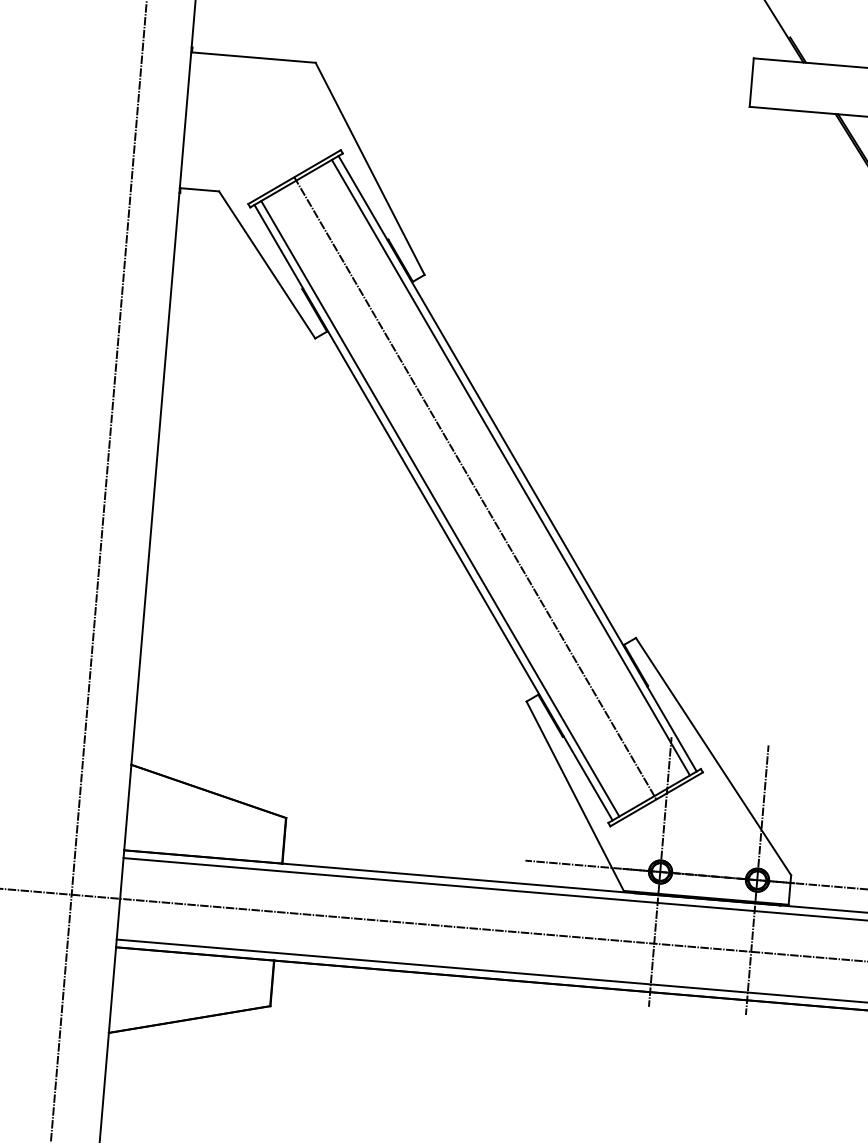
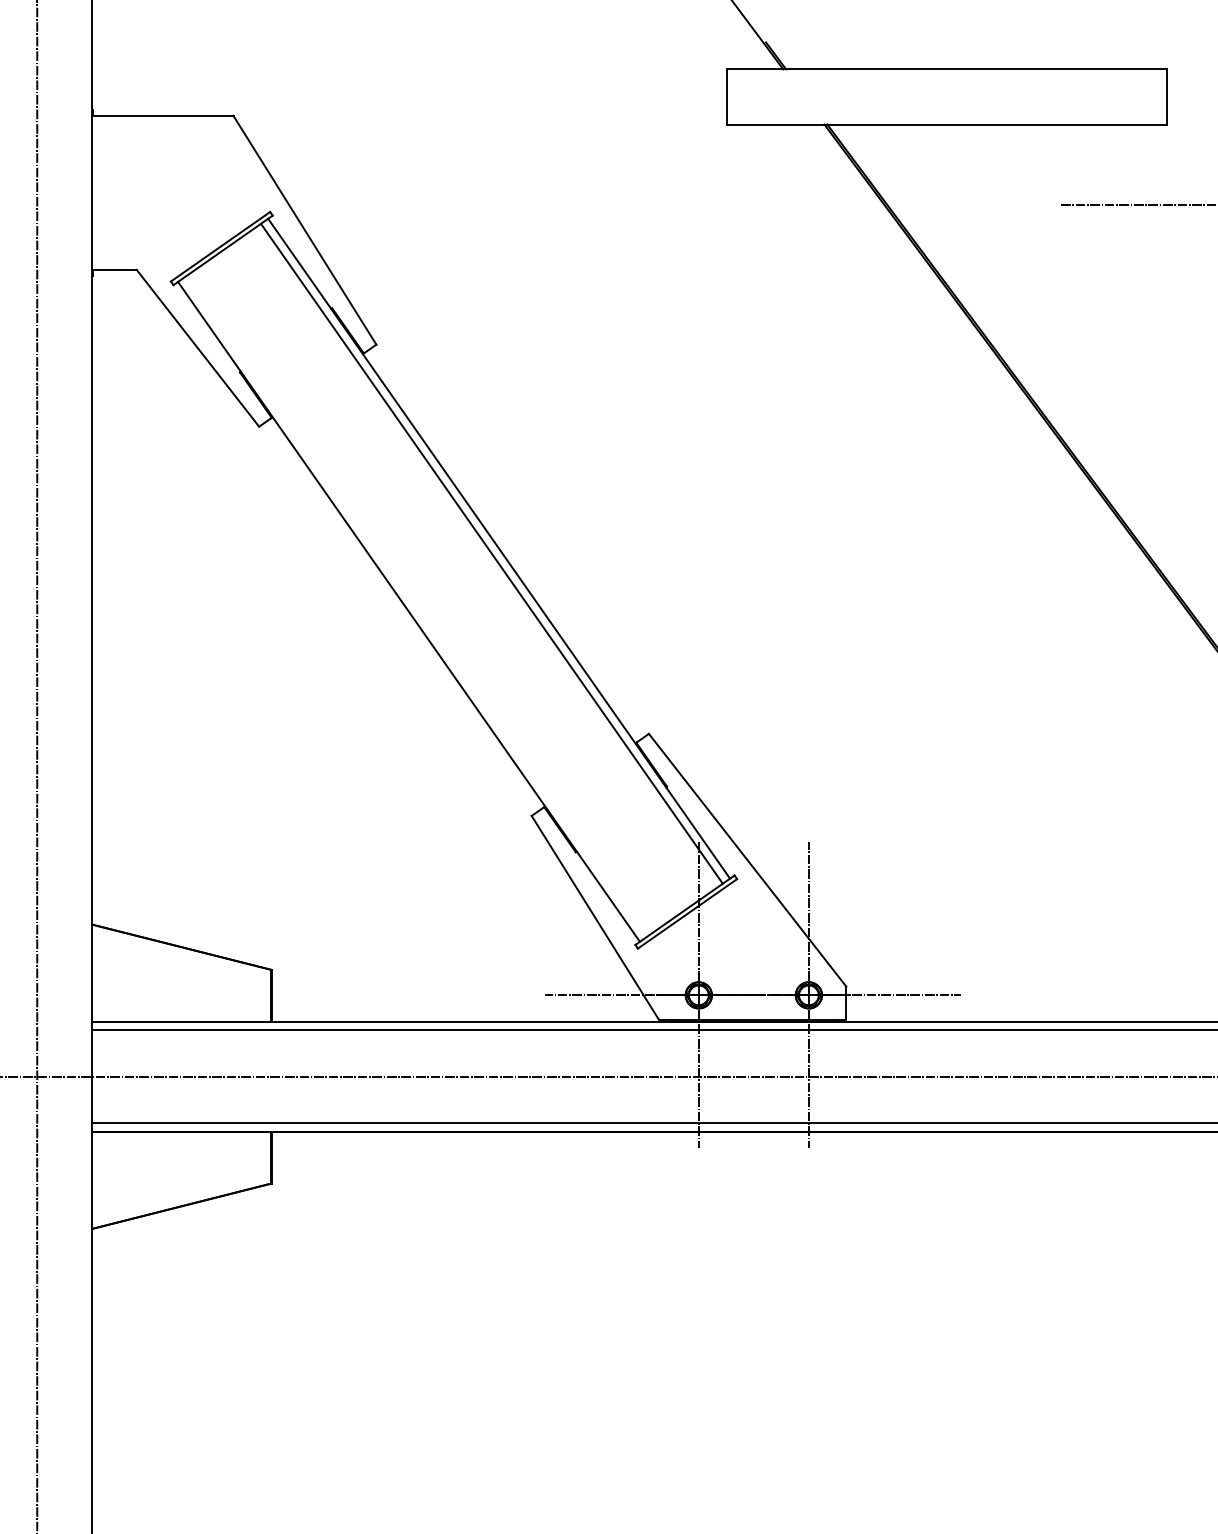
line: (475, 487) -> (453, 579), removed
line: (440, 508) -> (416, 606), removed

